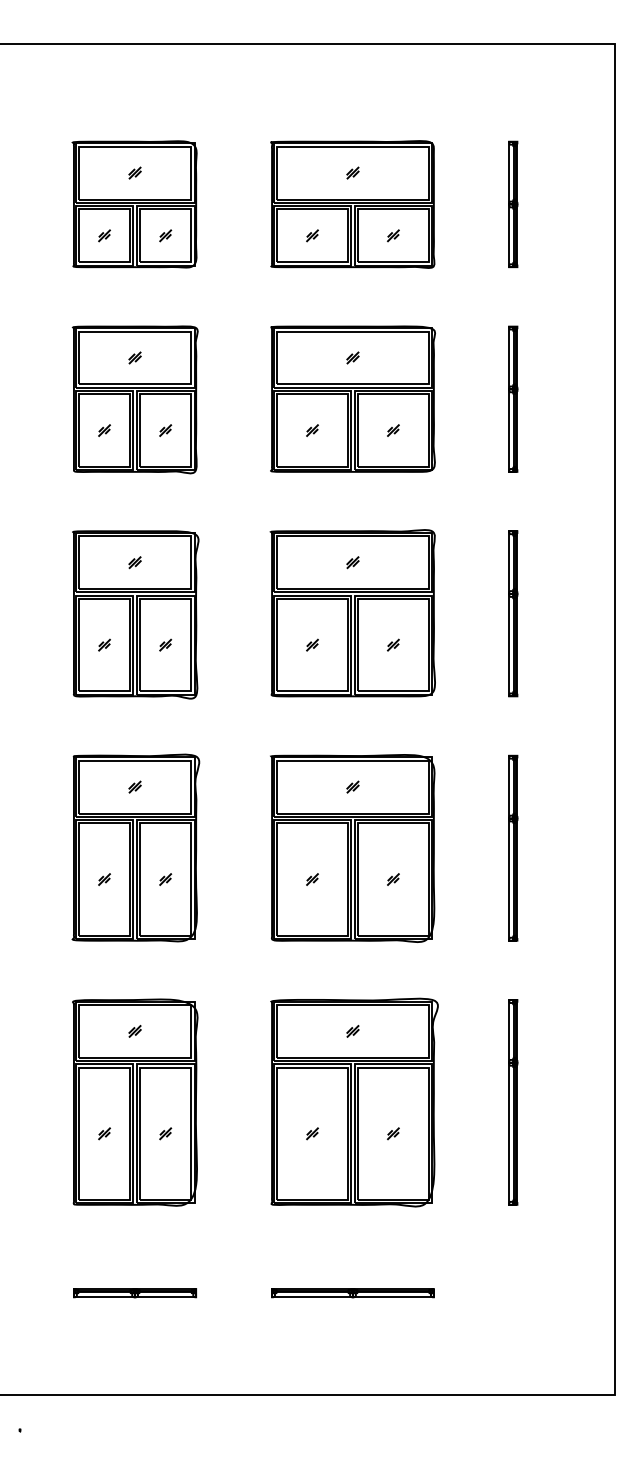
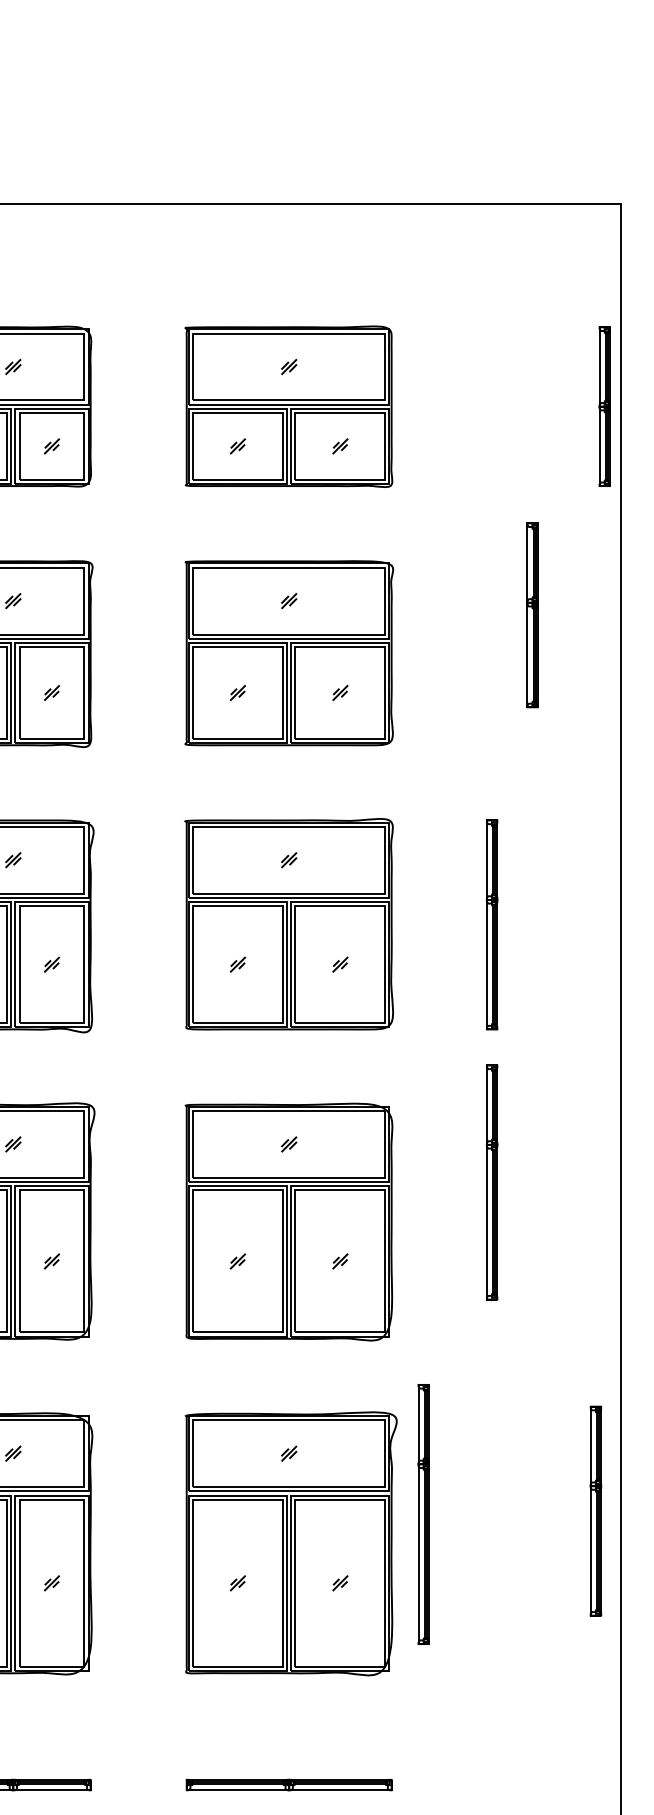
part: (513, 204) -> (605, 406), moved
part: (513, 398) -> (532, 614), moved
part: (513, 847) -> (492, 1181), moved
part: (595, 1076) -> (596, 1510), added
part: (513, 1102) -> (424, 1514), moved

